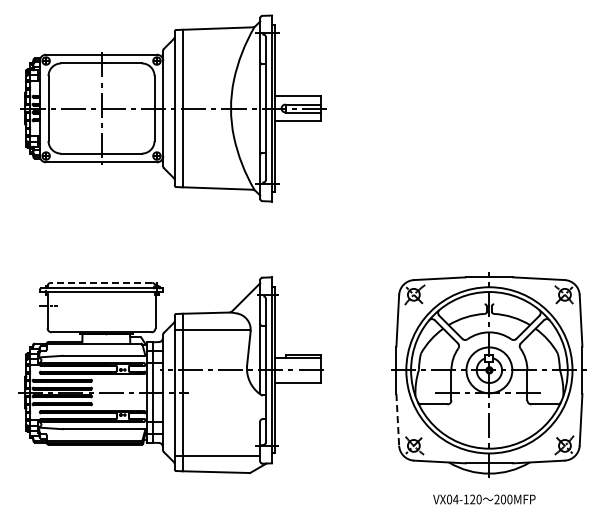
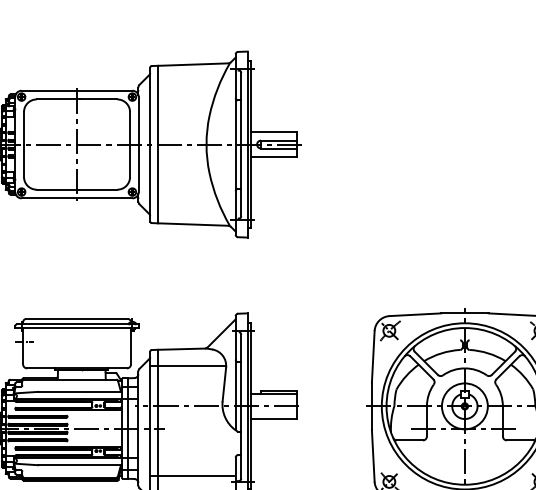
line: (101, 282) -> (76, 318), dashed -> solid
line: (397, 419) -> (372, 455), dashed -> solid
line: (216, 440) -> (191, 476), added

